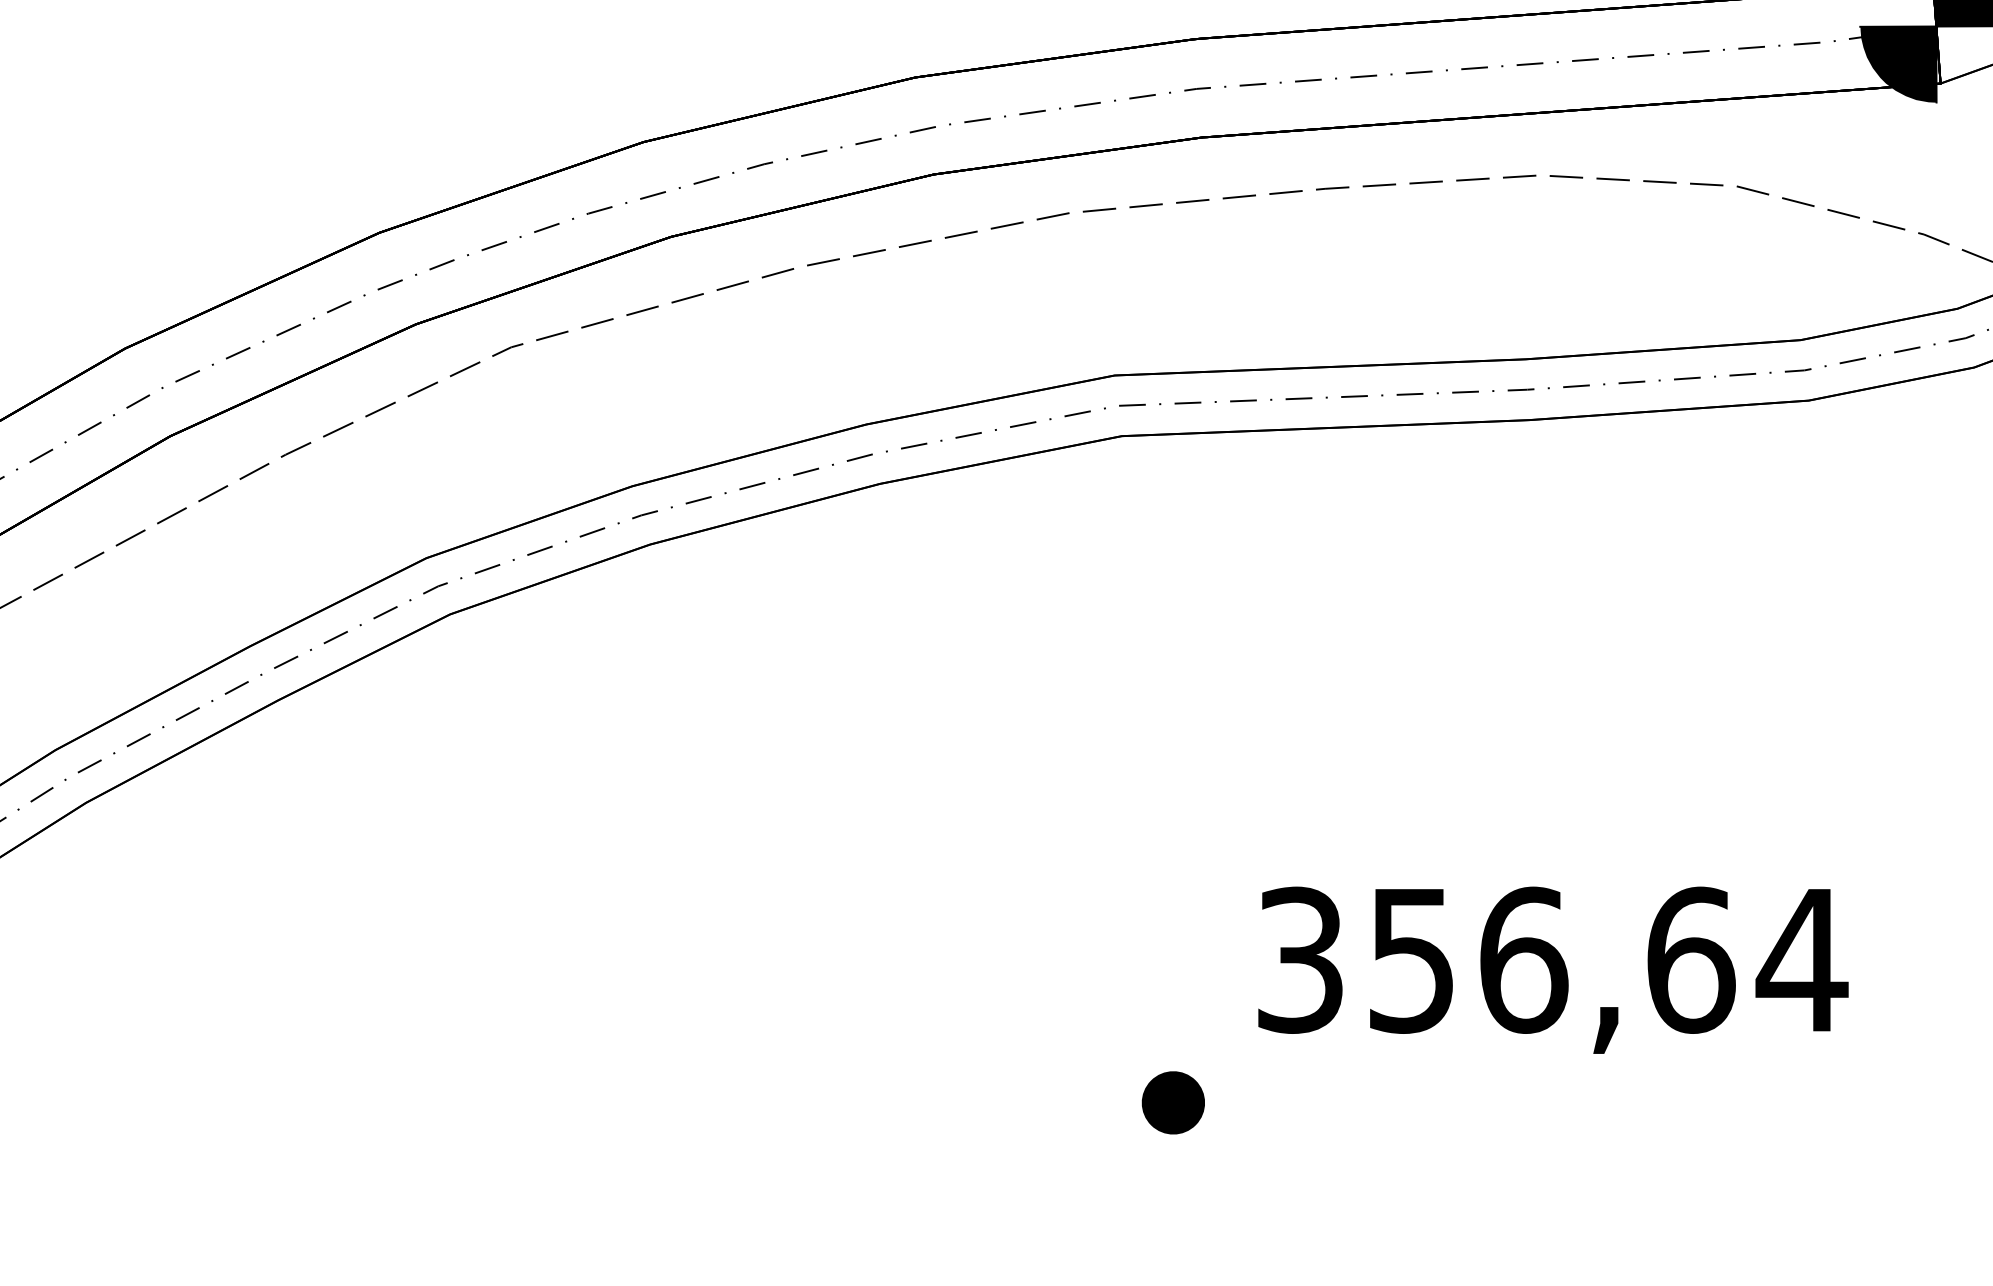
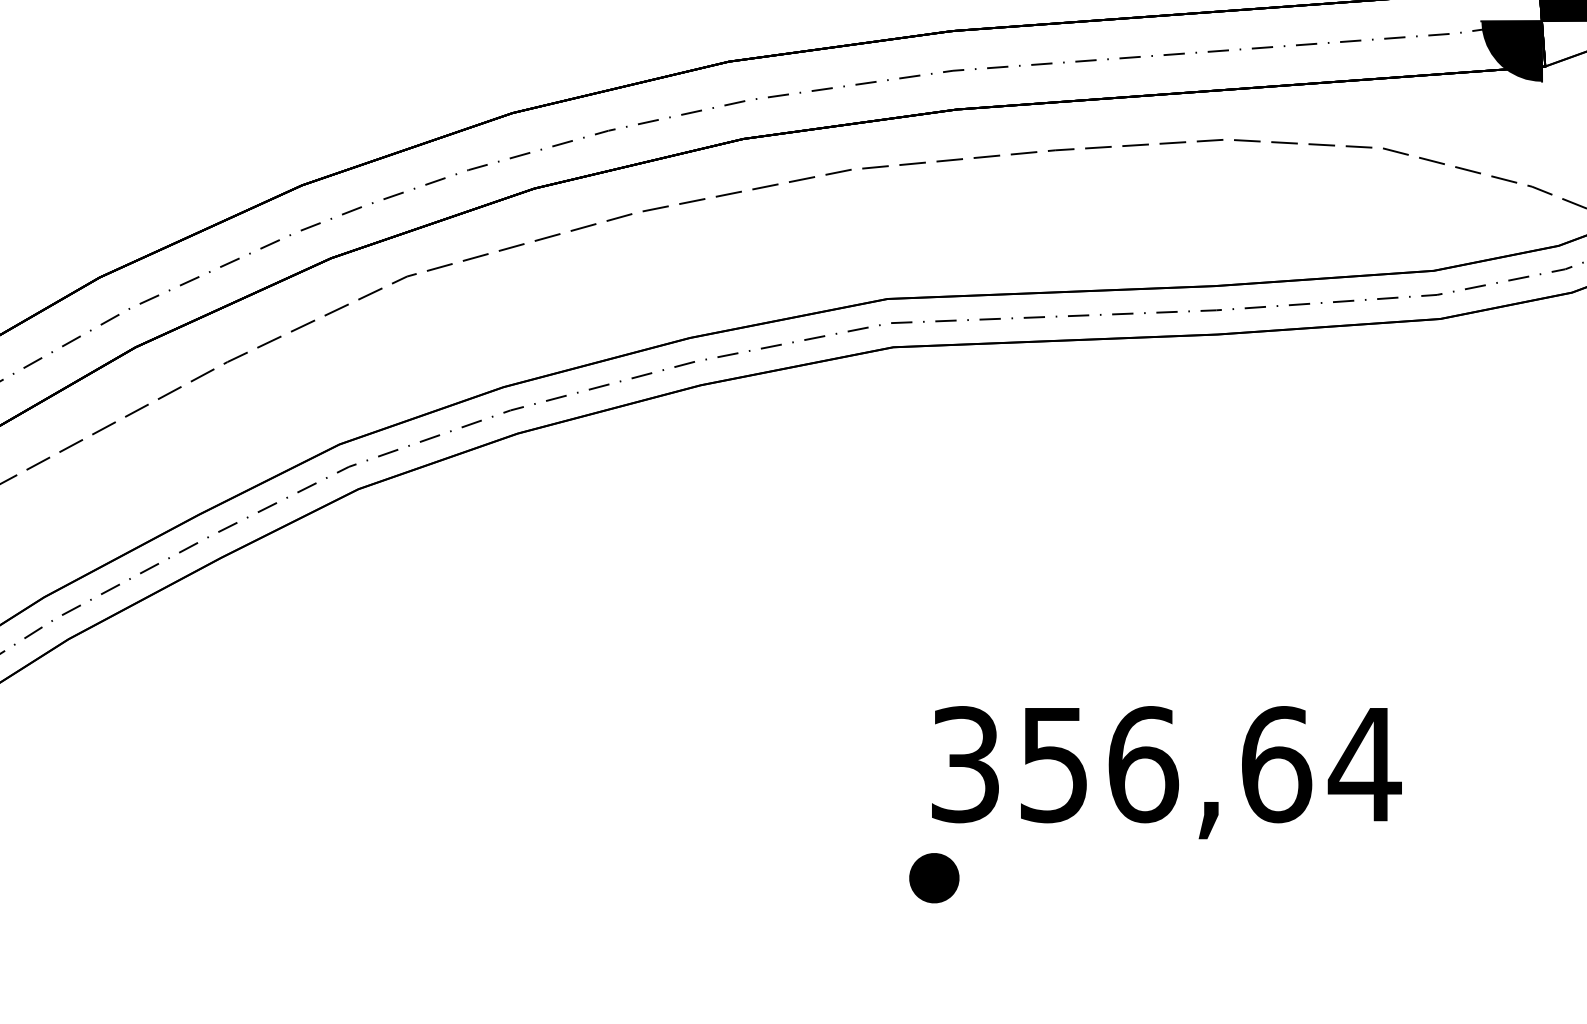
text: (1553, 969) -> (1166, 771), moved

